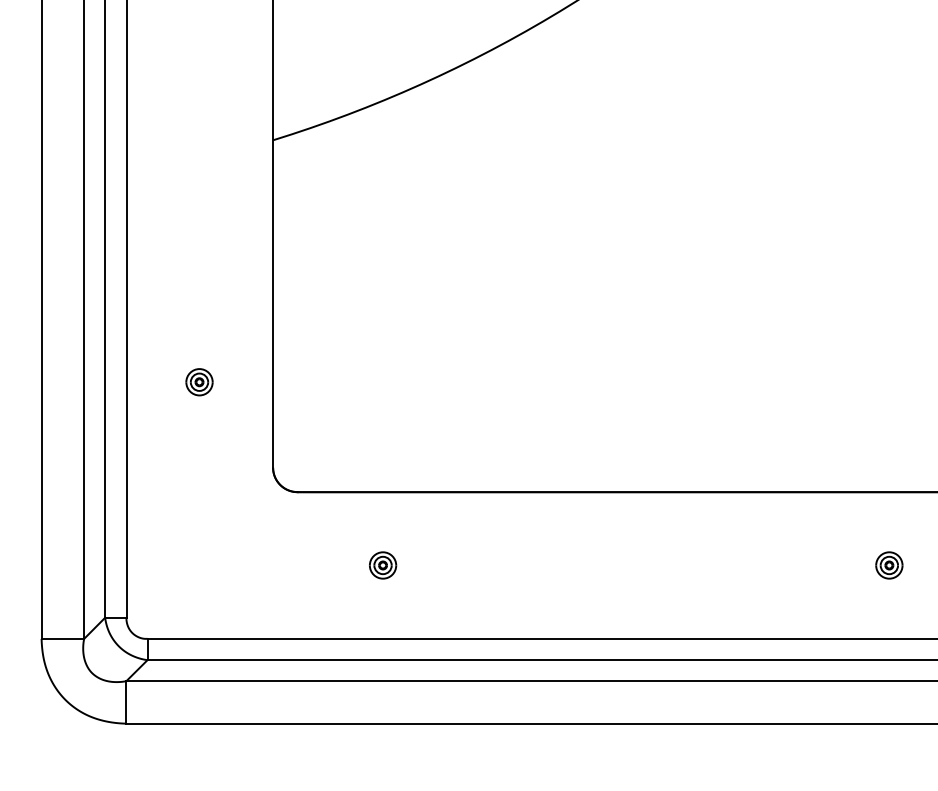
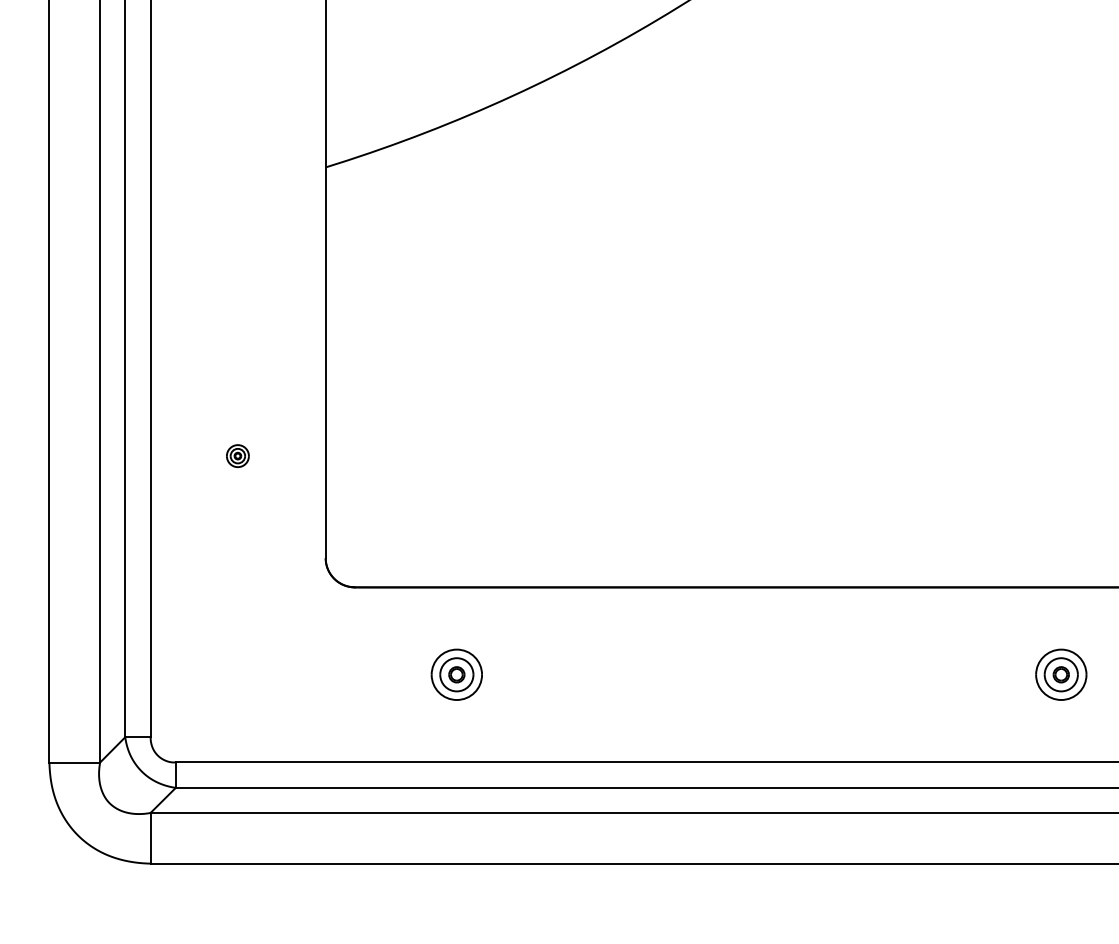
part: (199, 381) -> (237, 455), size x0.7
part: (382, 565) -> (456, 674), size x1.6
part: (888, 565) -> (1060, 674), size x1.6

